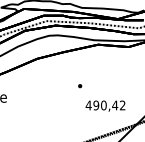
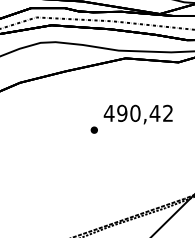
text: (105, 105) -> (138, 113), moved

